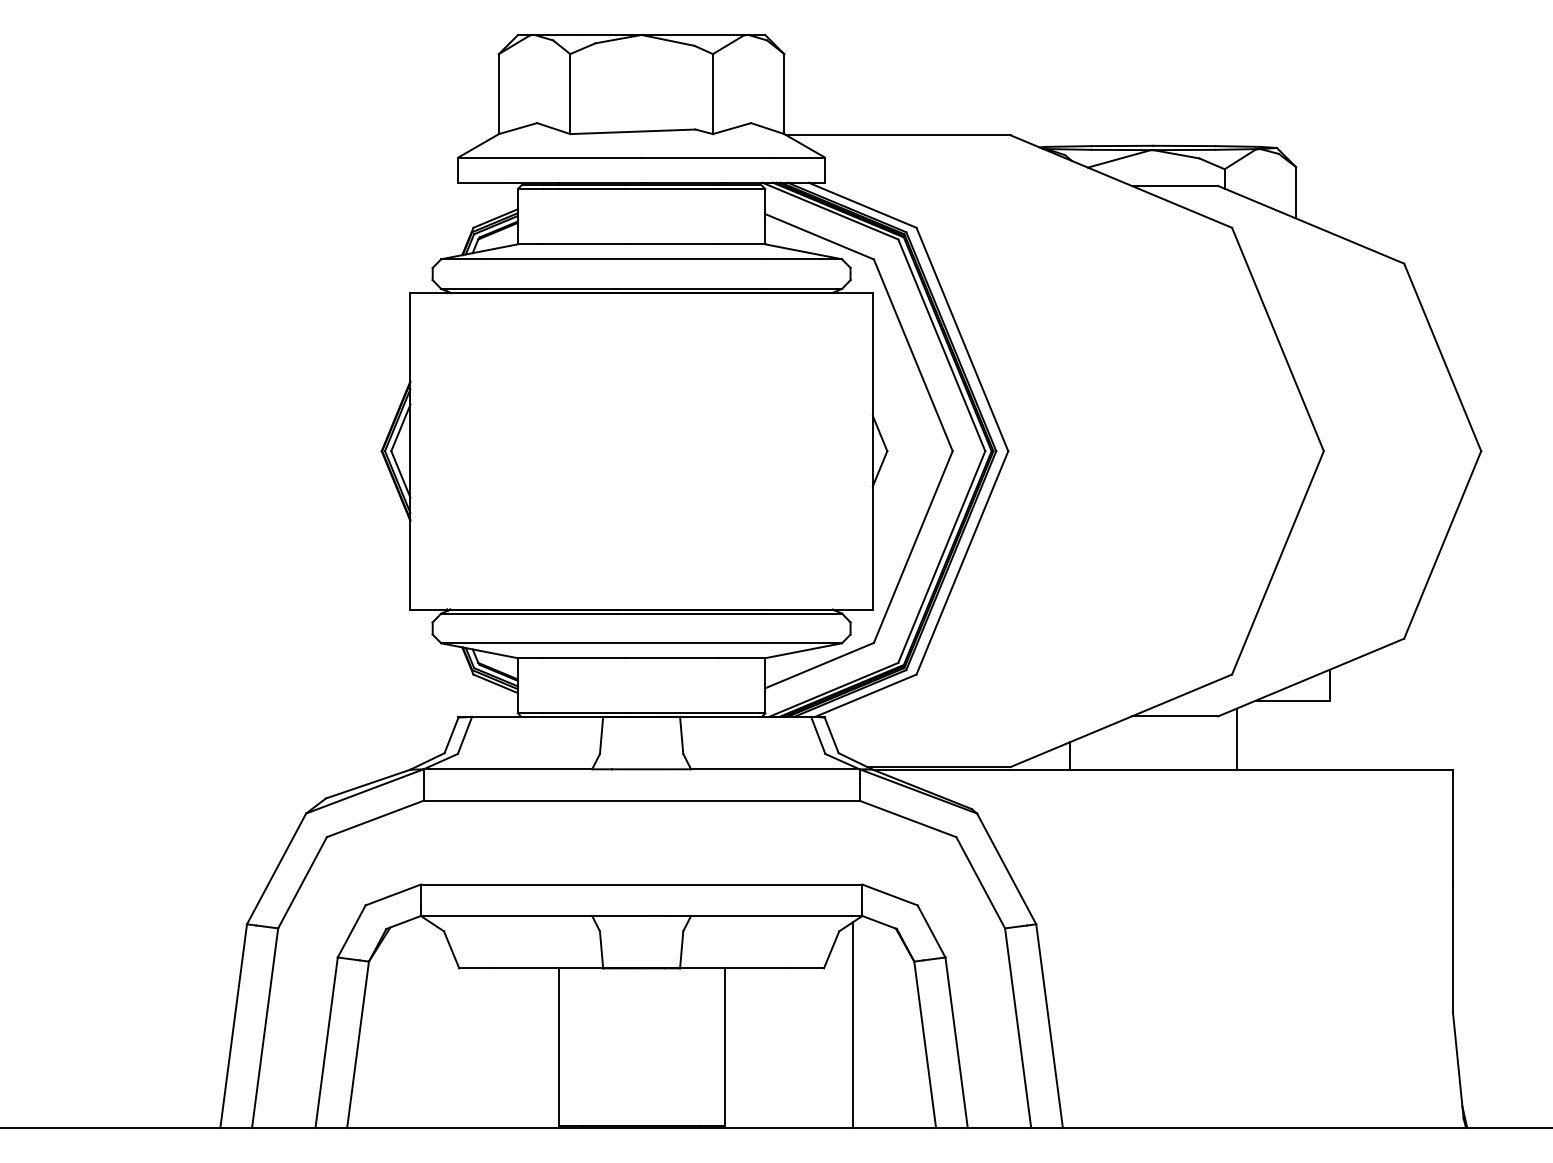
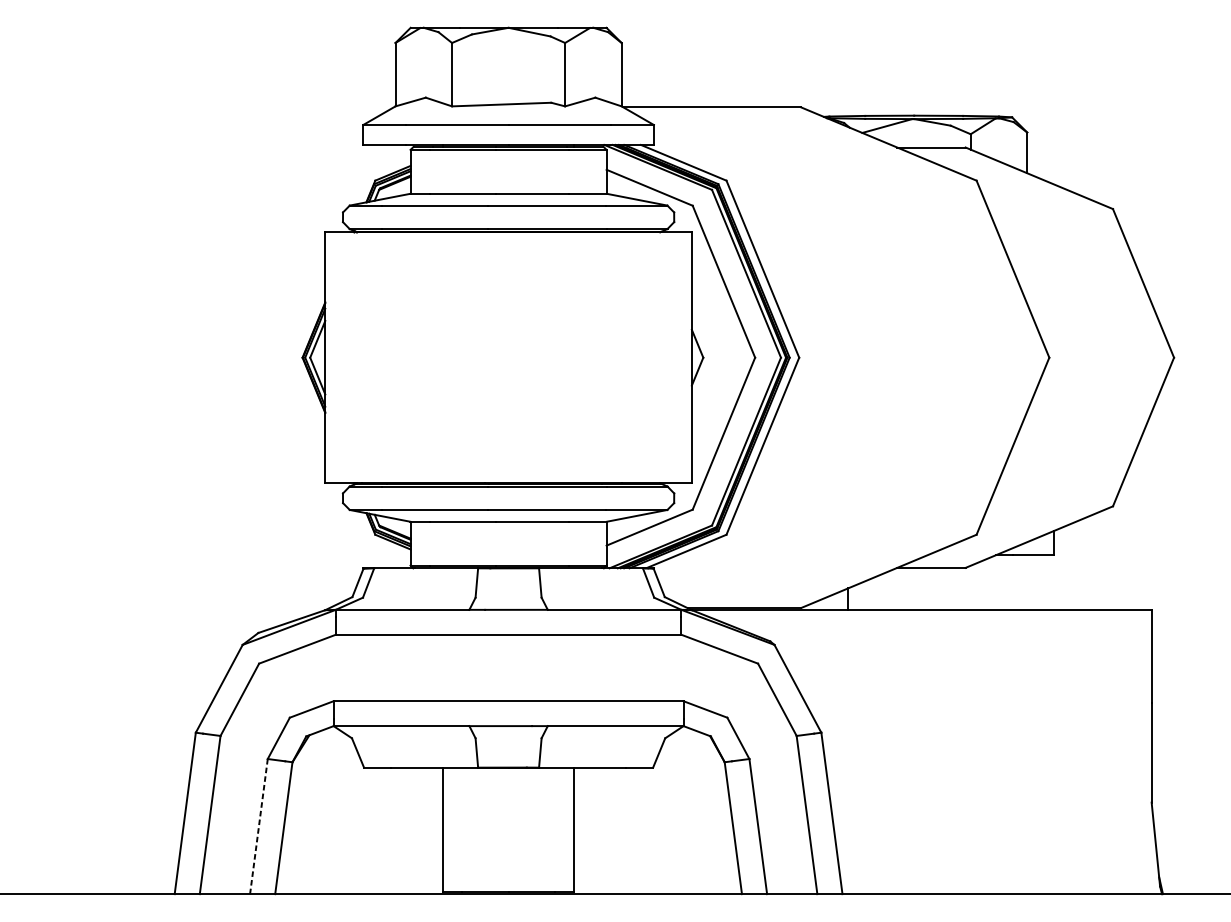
line: (1236, 739) -> (980, 586), removed
line: (852, 1024) -> (675, 812), removed
line: (326, 1042) -> (258, 826), solid -> dashed

